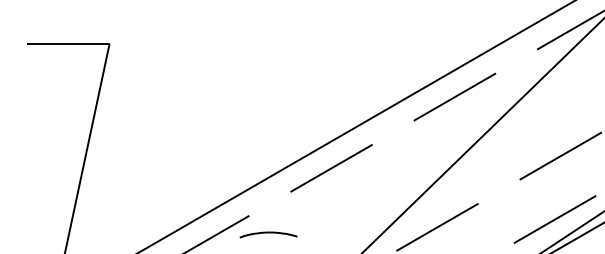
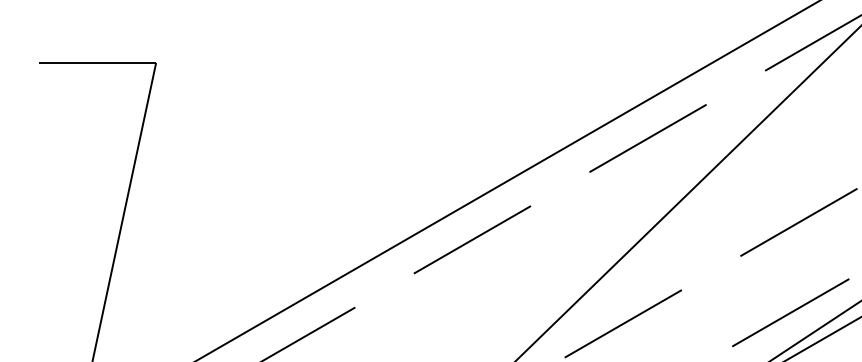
part: (268, 234) -> (382, 334), removed

